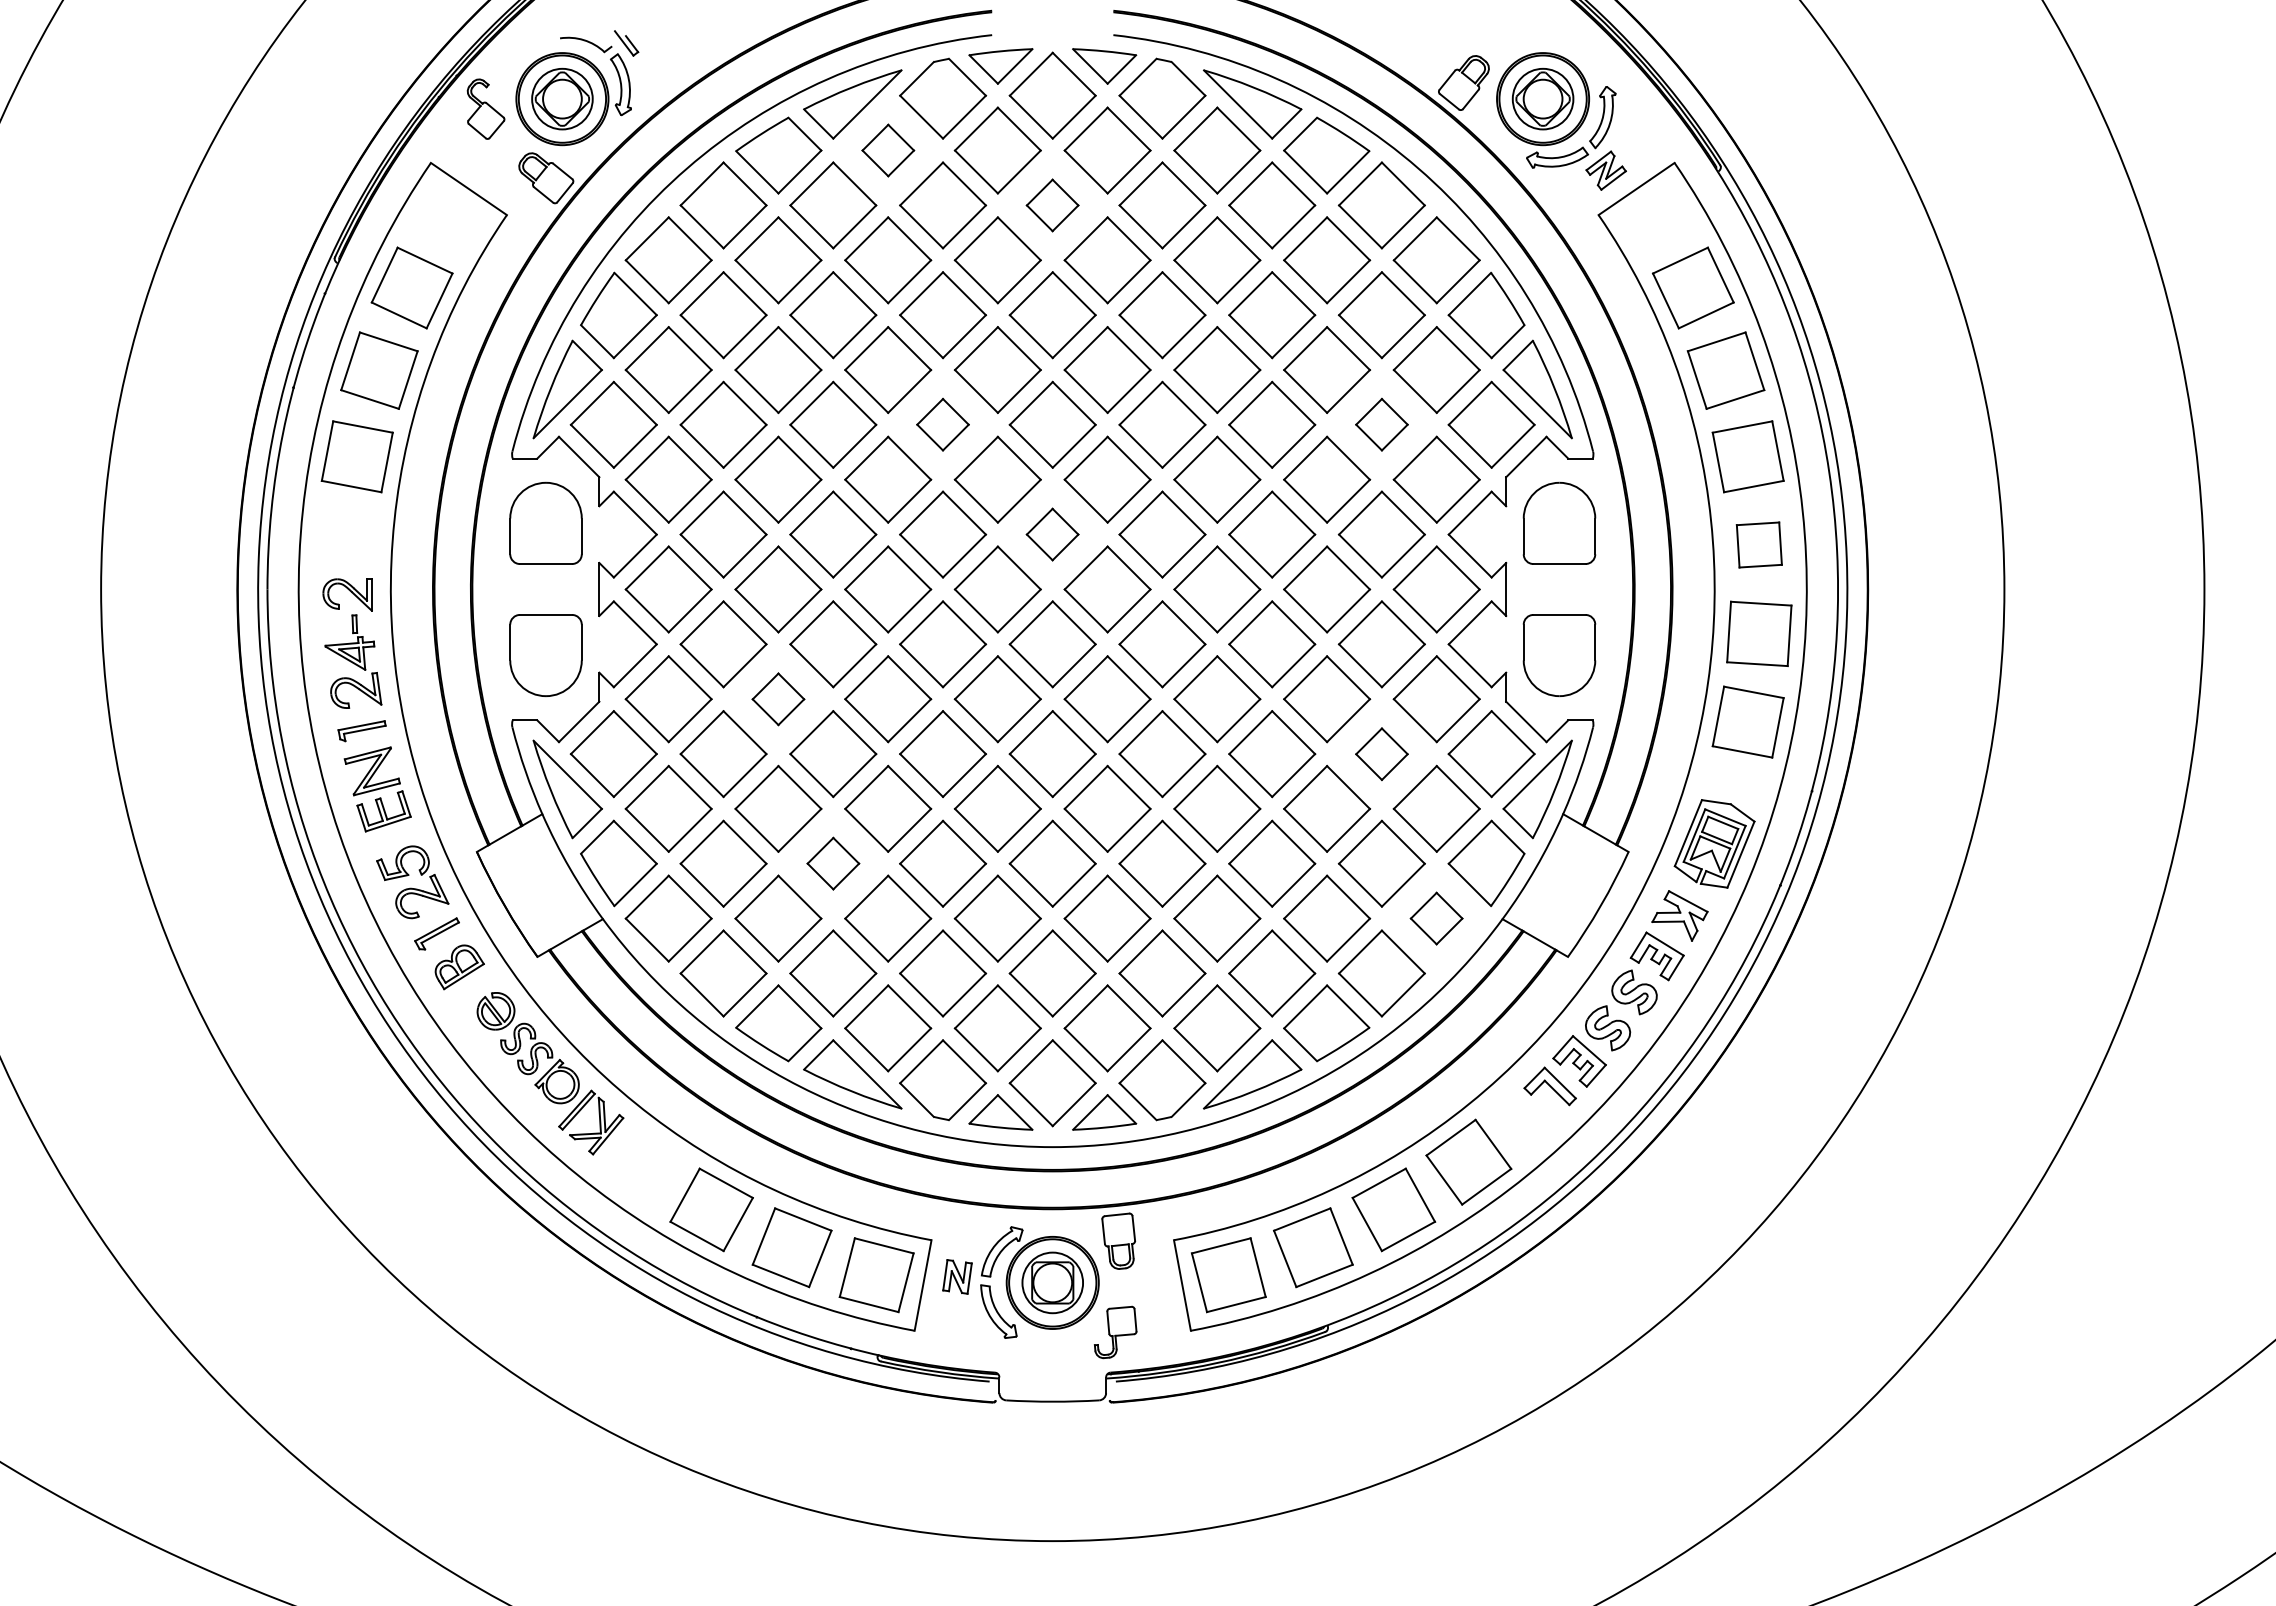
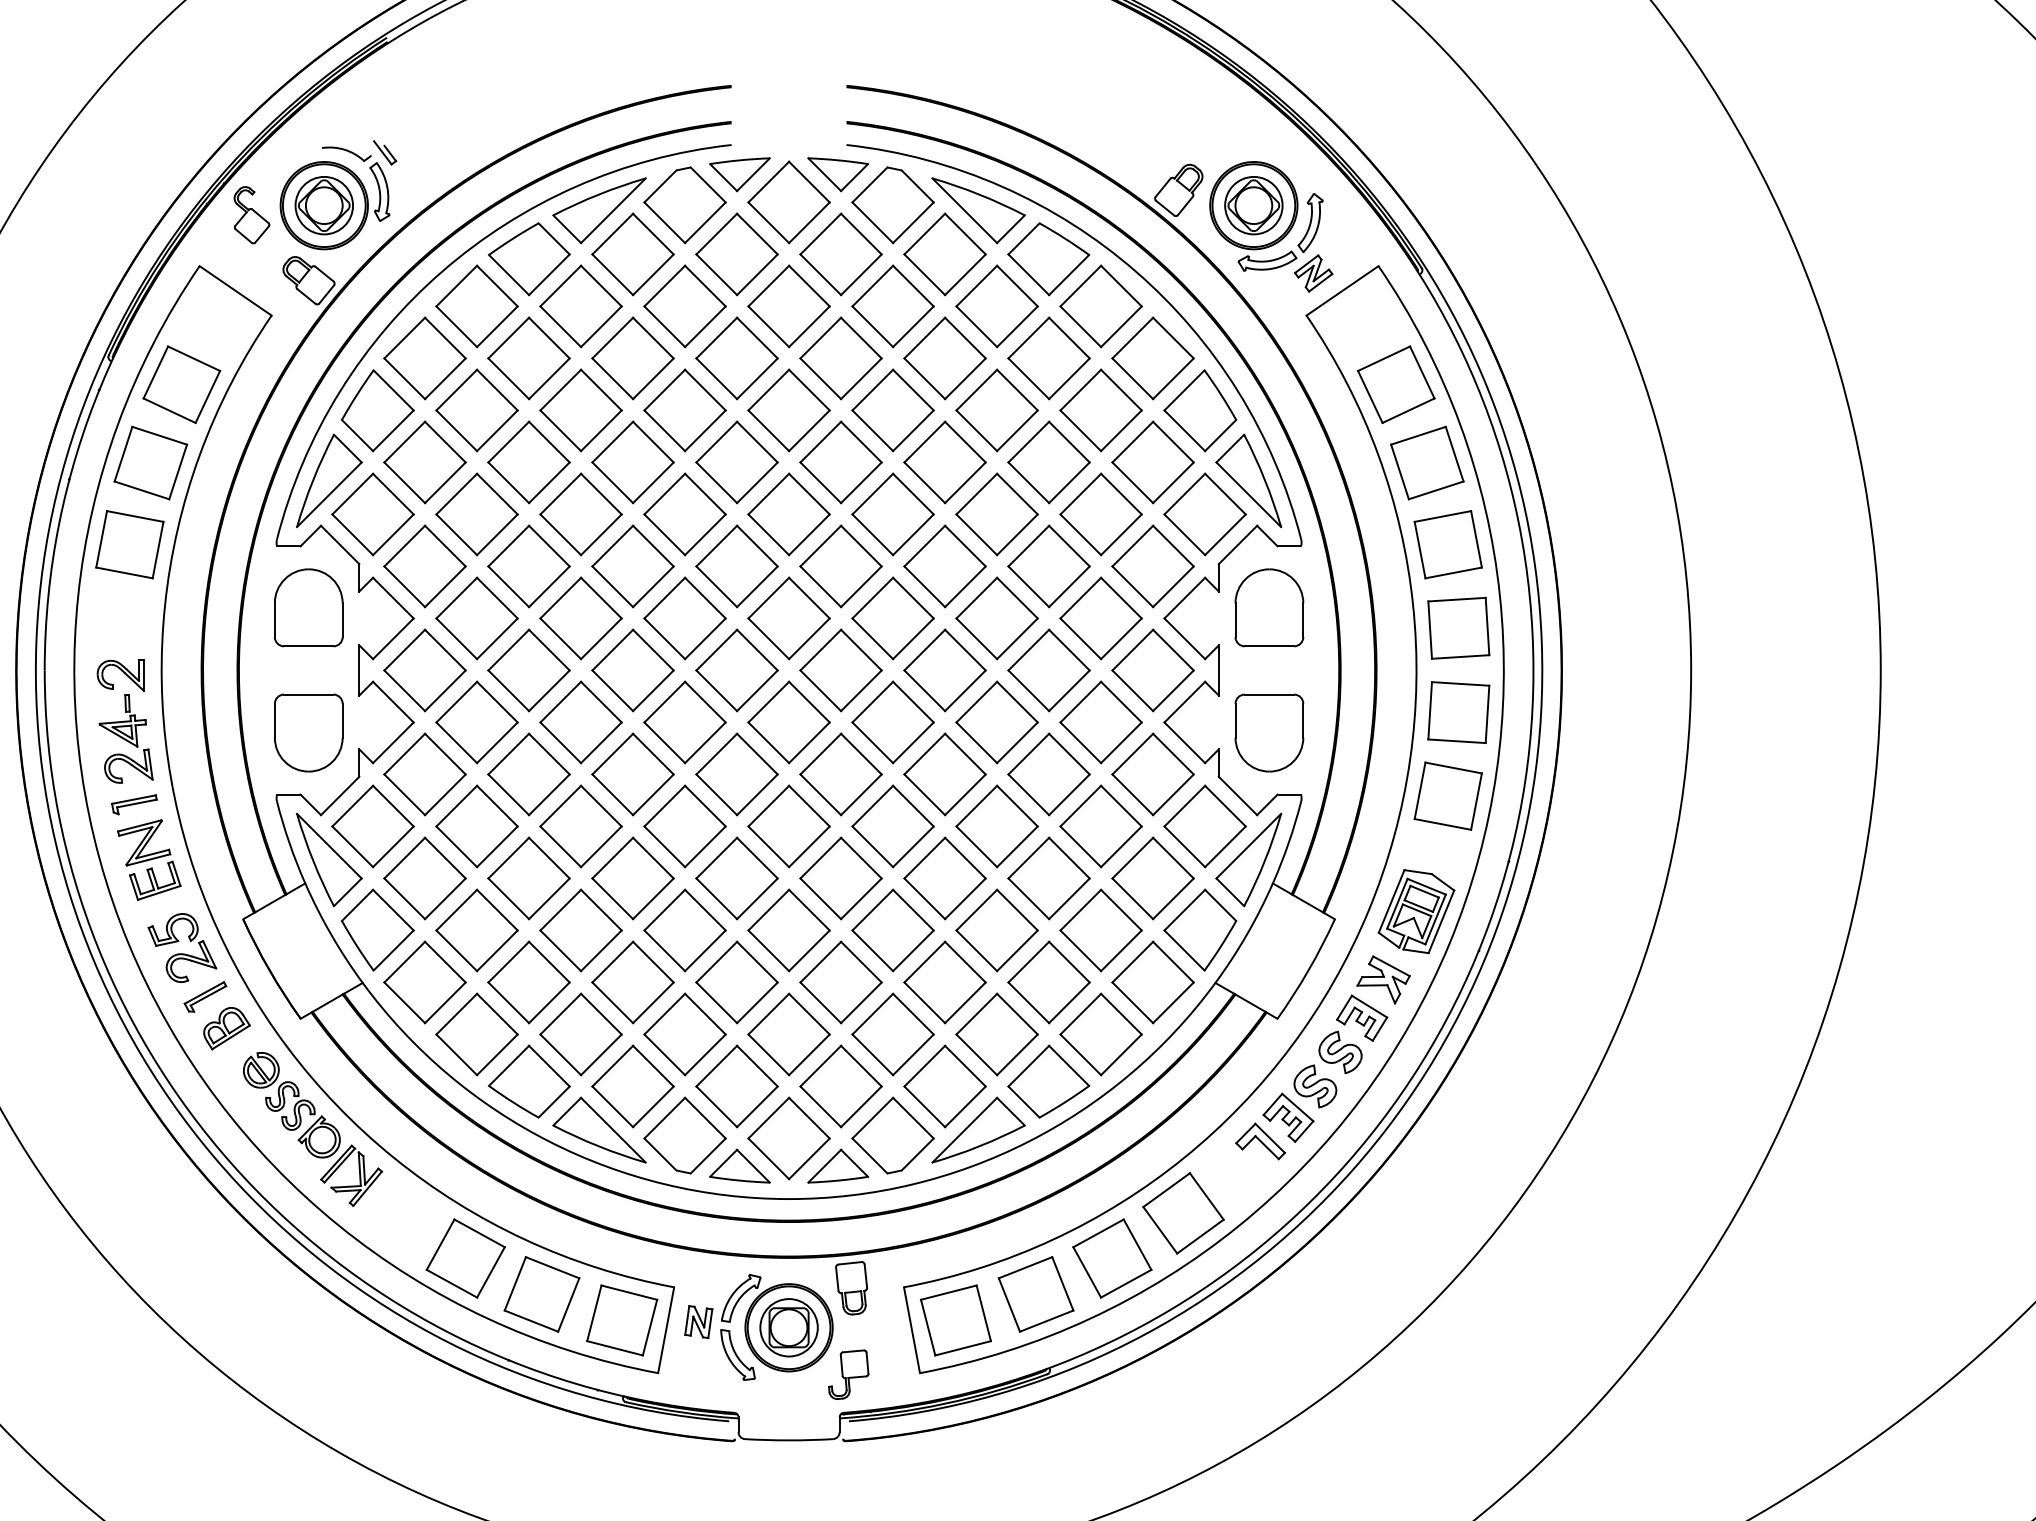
part: (888, 150) -> (633, 254), size x1.67
part: (1052, 205) -> (788, 306), size x1.67
part: (942, 424) -> (684, 514), size x1.67
part: (1381, 424) -> (1100, 514), size x1.67
part: (1052, 534) -> (788, 618), size x1.67
part: (1759, 544) -> (1459, 627), size x1.43
part: (778, 699) -> (529, 774), size x1.67
part: (1381, 754) -> (1100, 826), size x1.67
part: (833, 863) -> (581, 930), size x1.67
part: (1436, 918) -> (1152, 982), size x1.67

